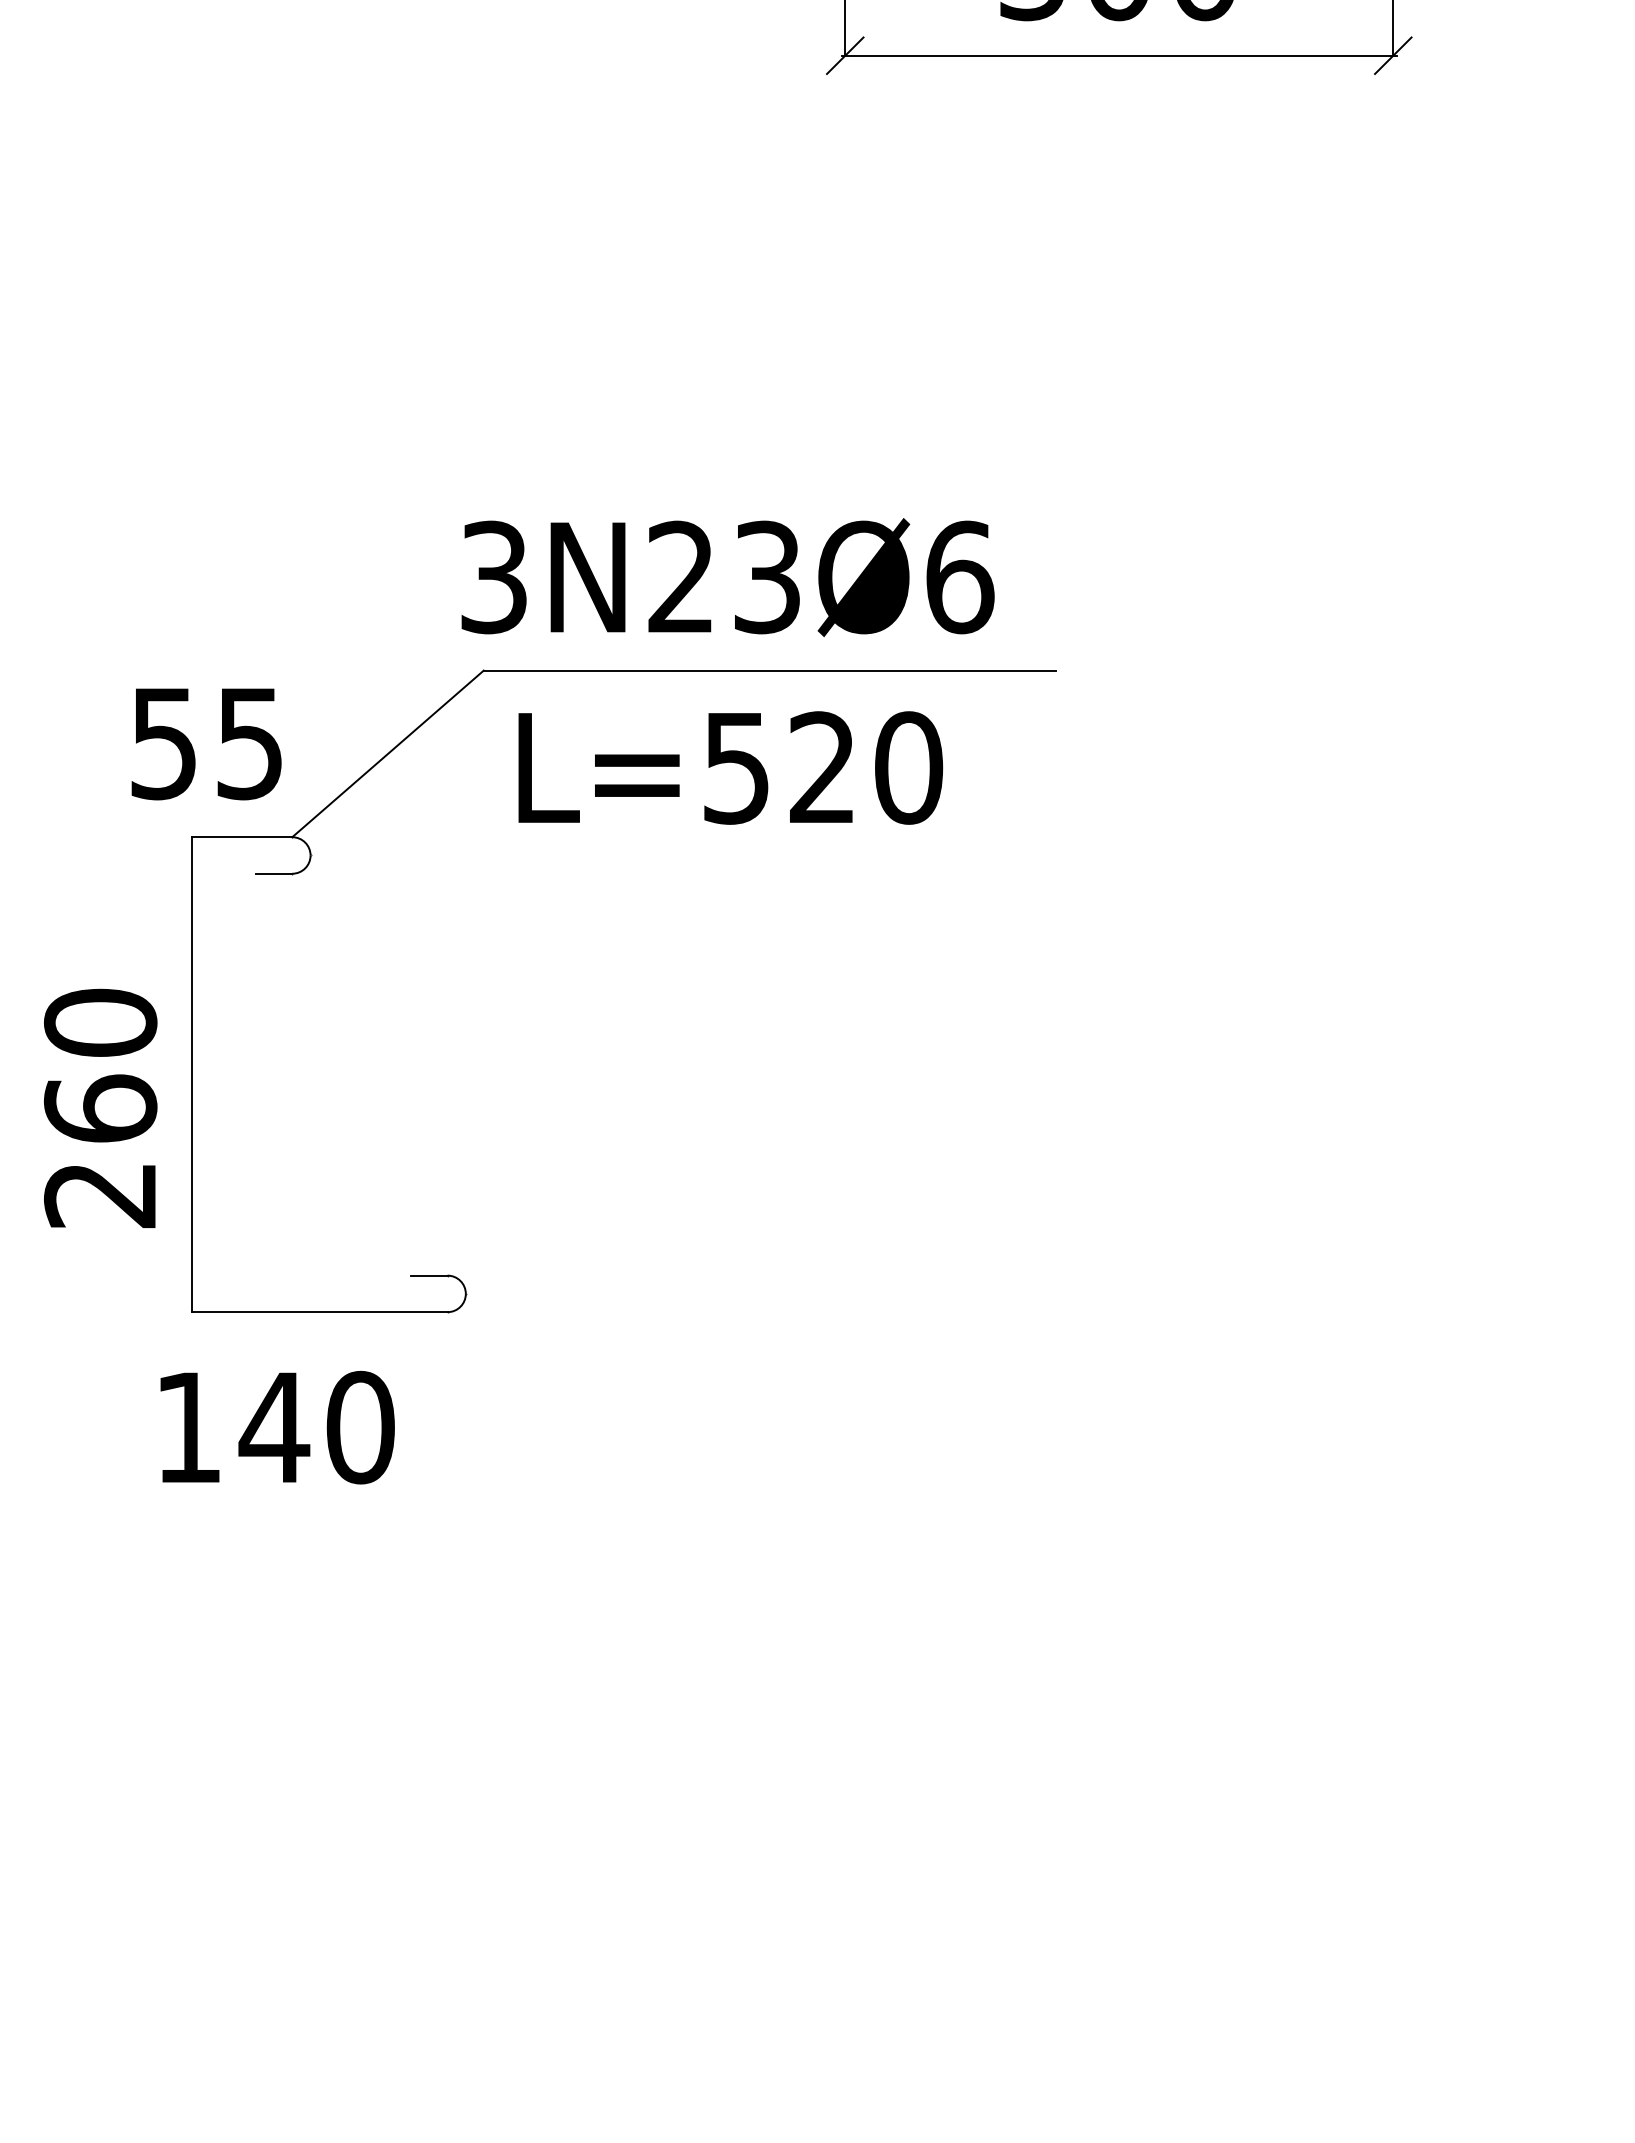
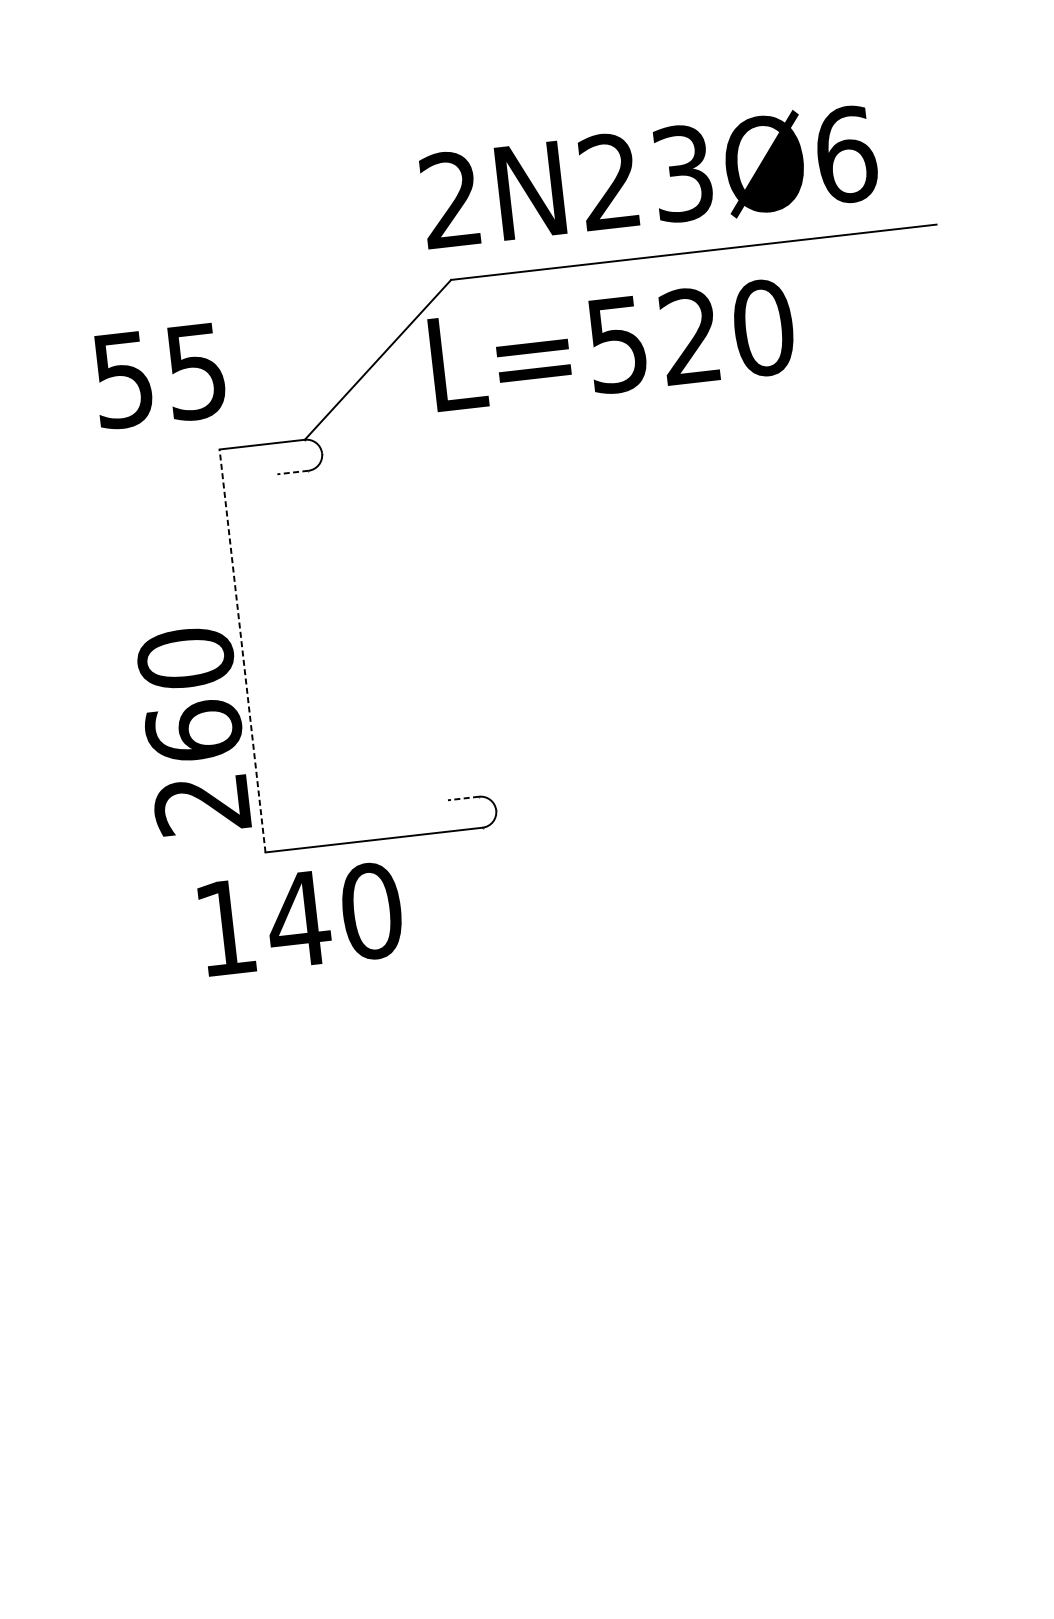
text: (493, 577) -> (450, 199), 3N23Ø6 -> 2N23Ø6
text: (206, 744) -> (159, 376), moved
text: (730, 767) -> (612, 344), moved
line: (273, 873) -> (292, 472), solid -> dashed
line: (191, 1074) -> (242, 650), solid -> dashed
text: (100, 1107) -> (193, 730), moved
line: (428, 1275) -> (462, 798), solid -> dashed
text: (277, 1427) -> (301, 919), moved

